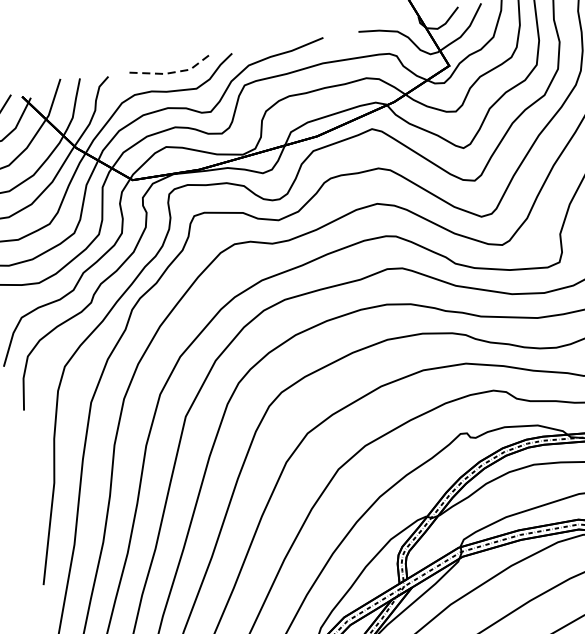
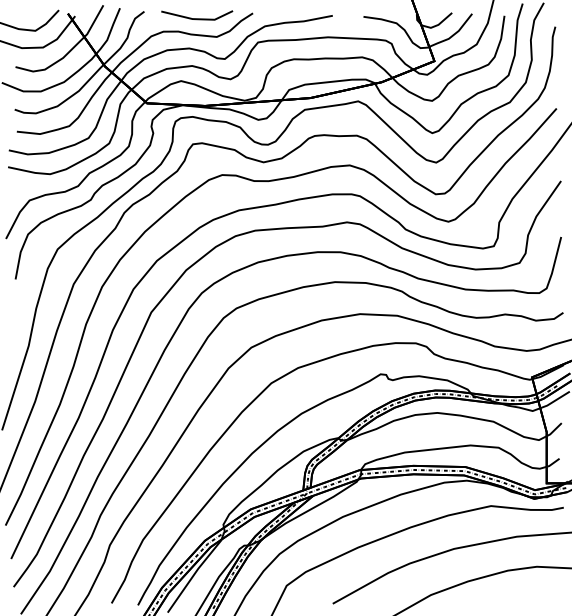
line: (170, 73) -> (197, 19), dashed -> solid

